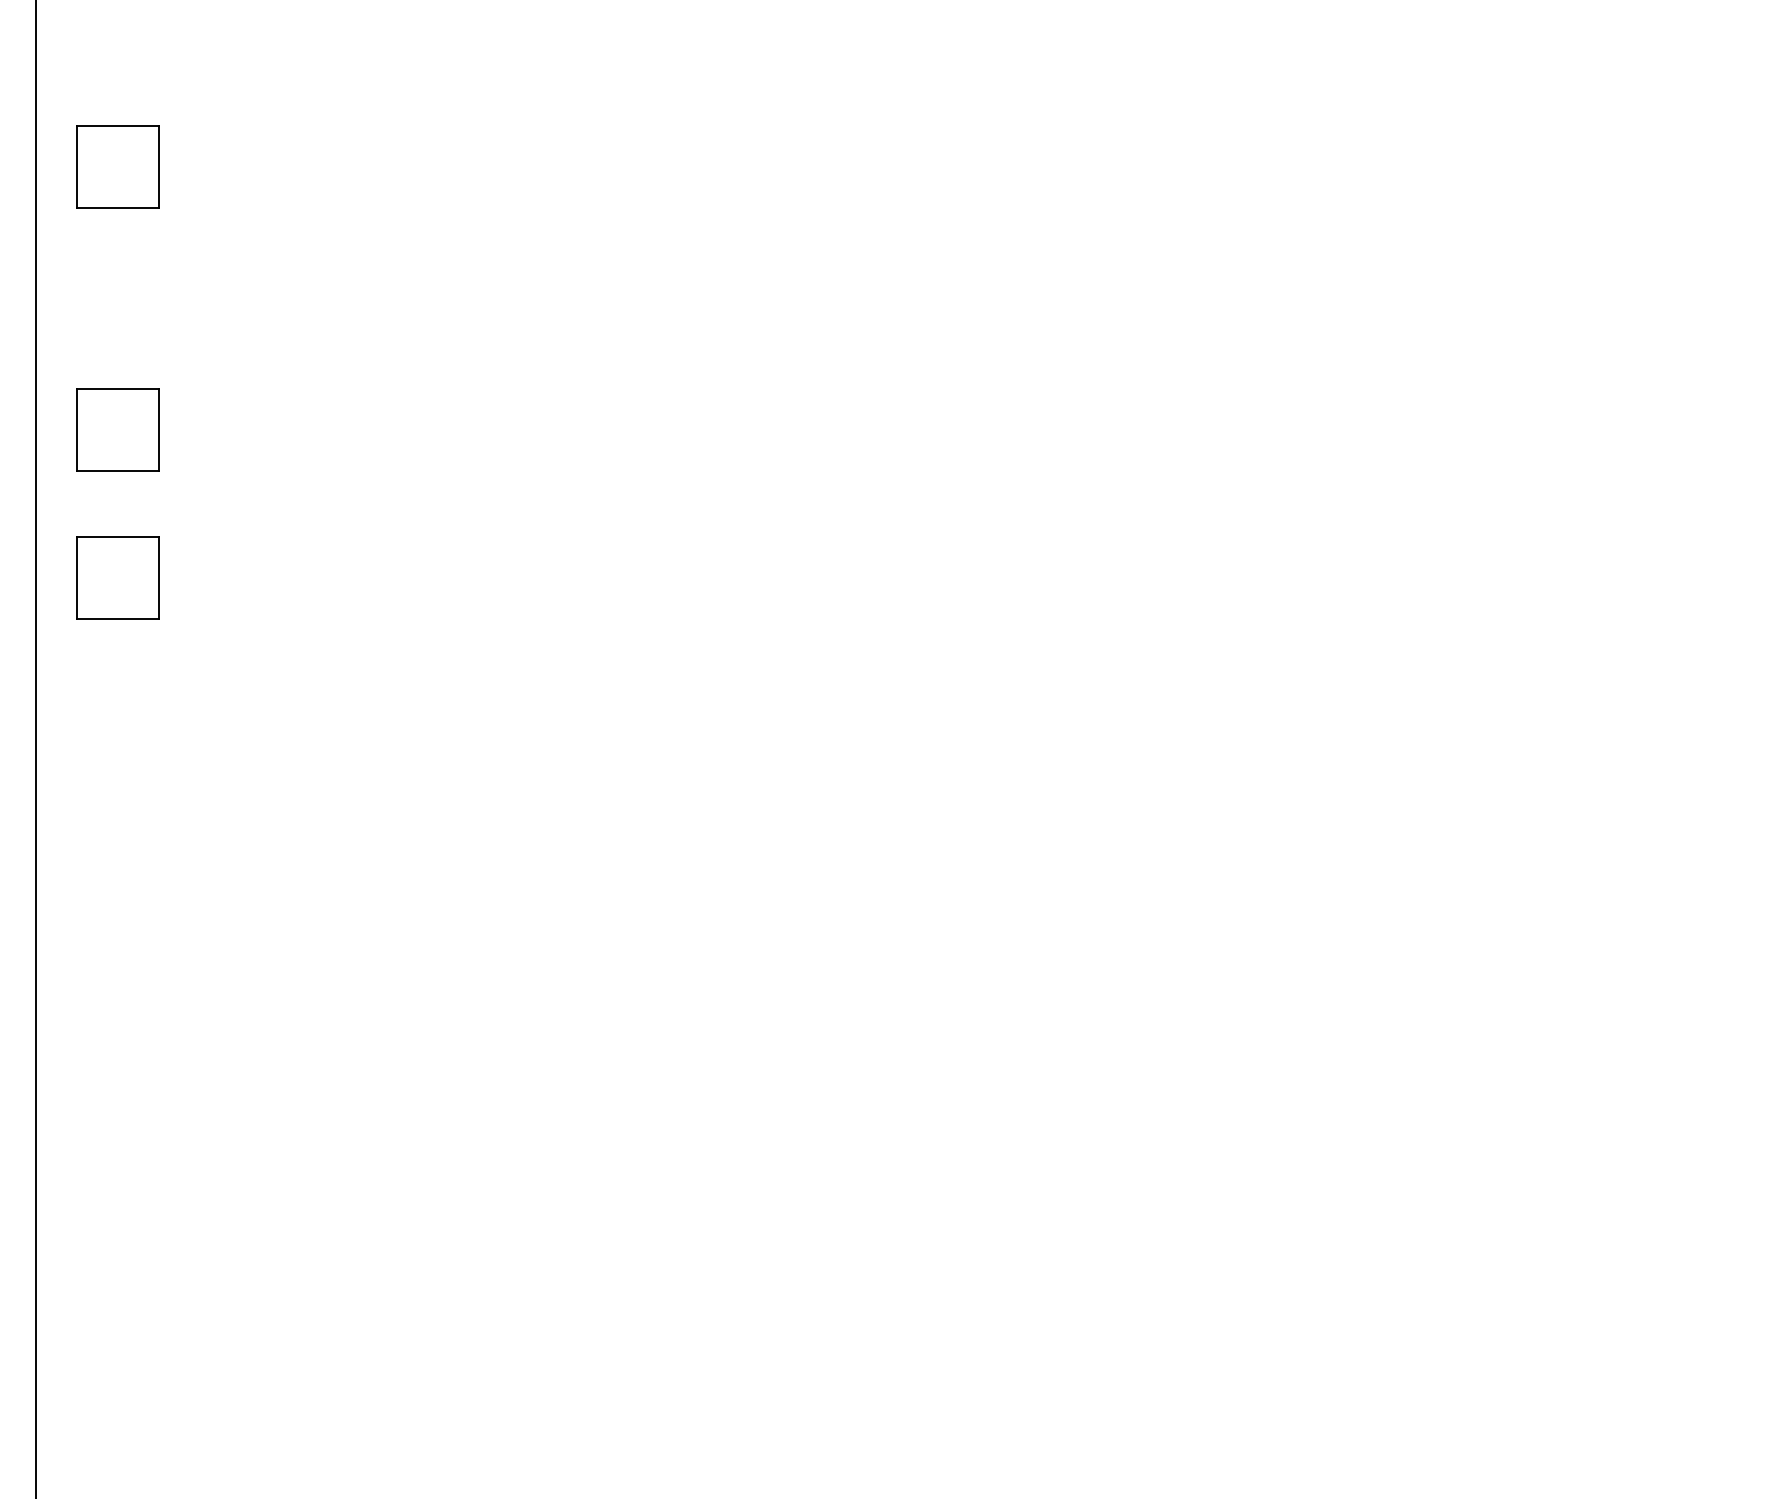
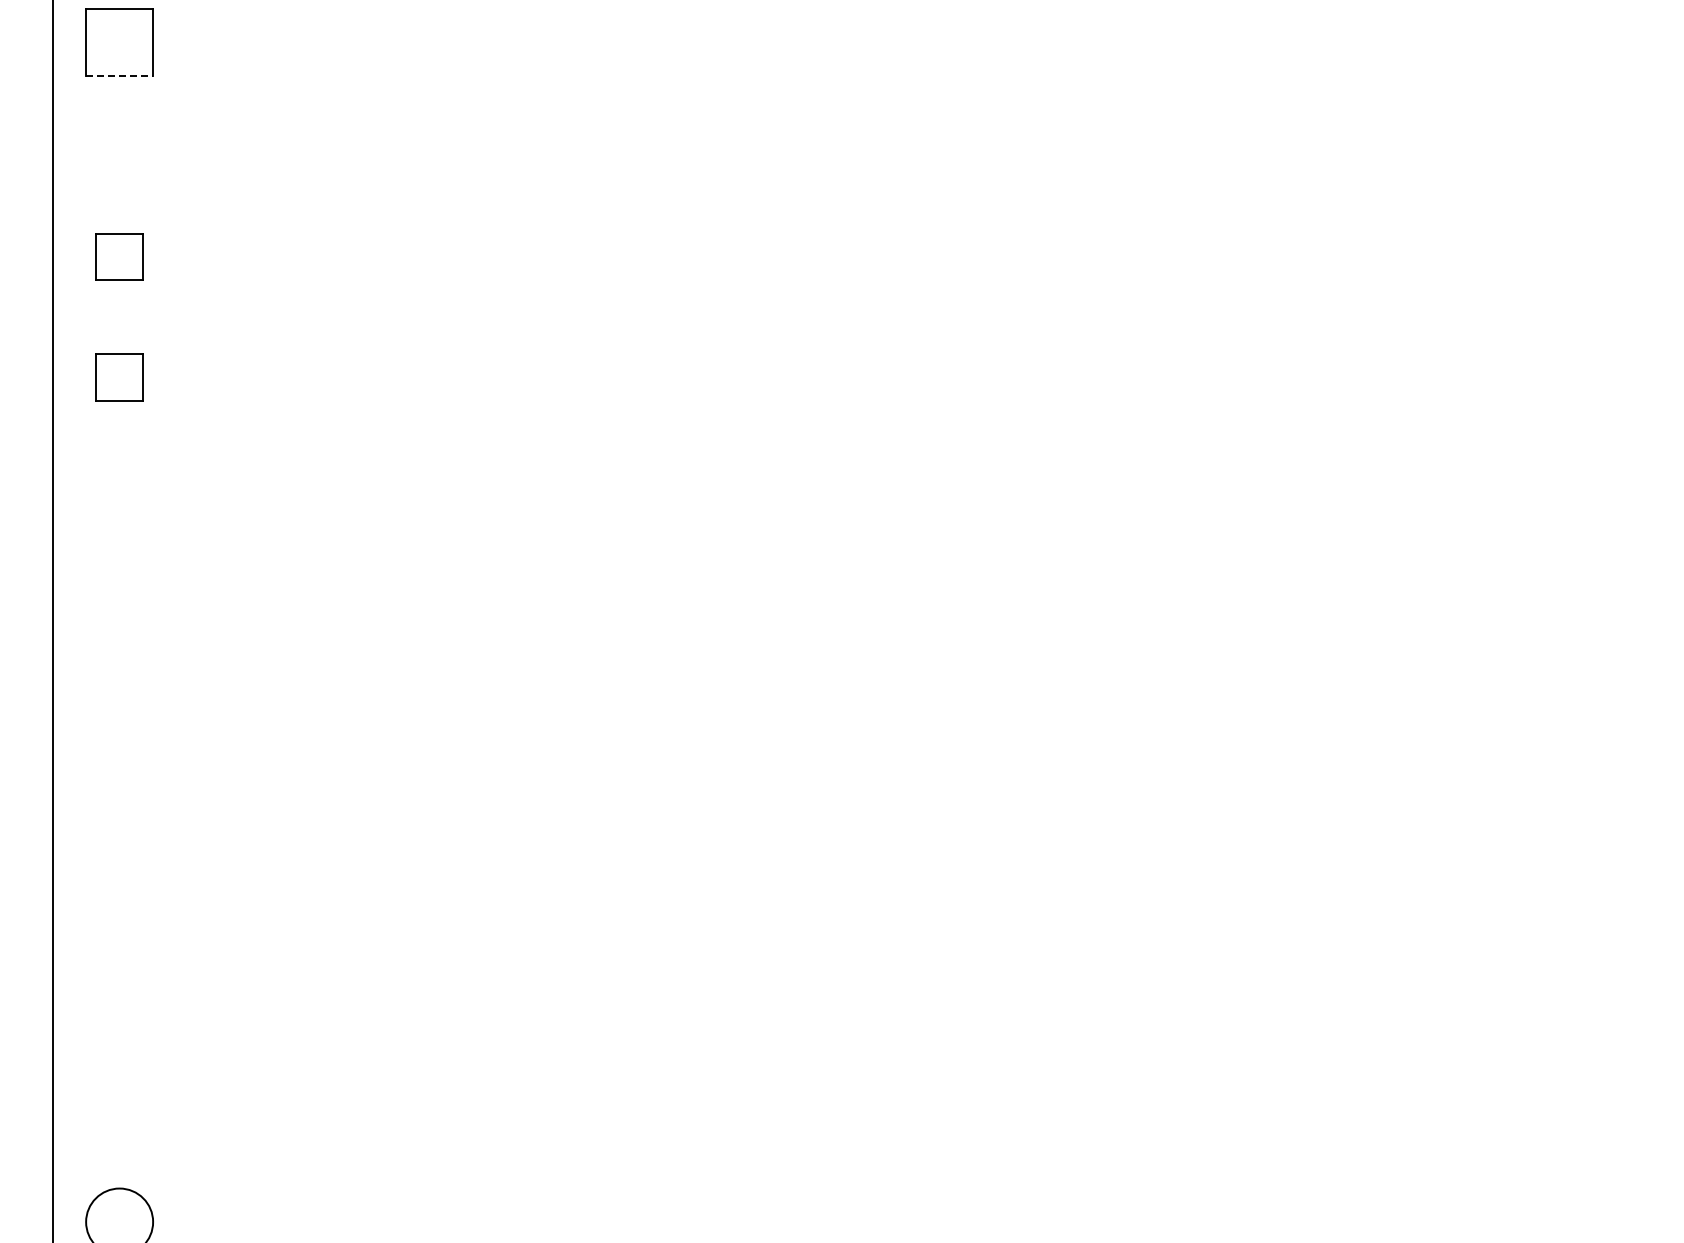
line: (117, 208) -> (119, 76), solid -> dashed
part: (117, 429) -> (119, 256), size x0.7
part: (117, 577) -> (119, 377), size x0.7

